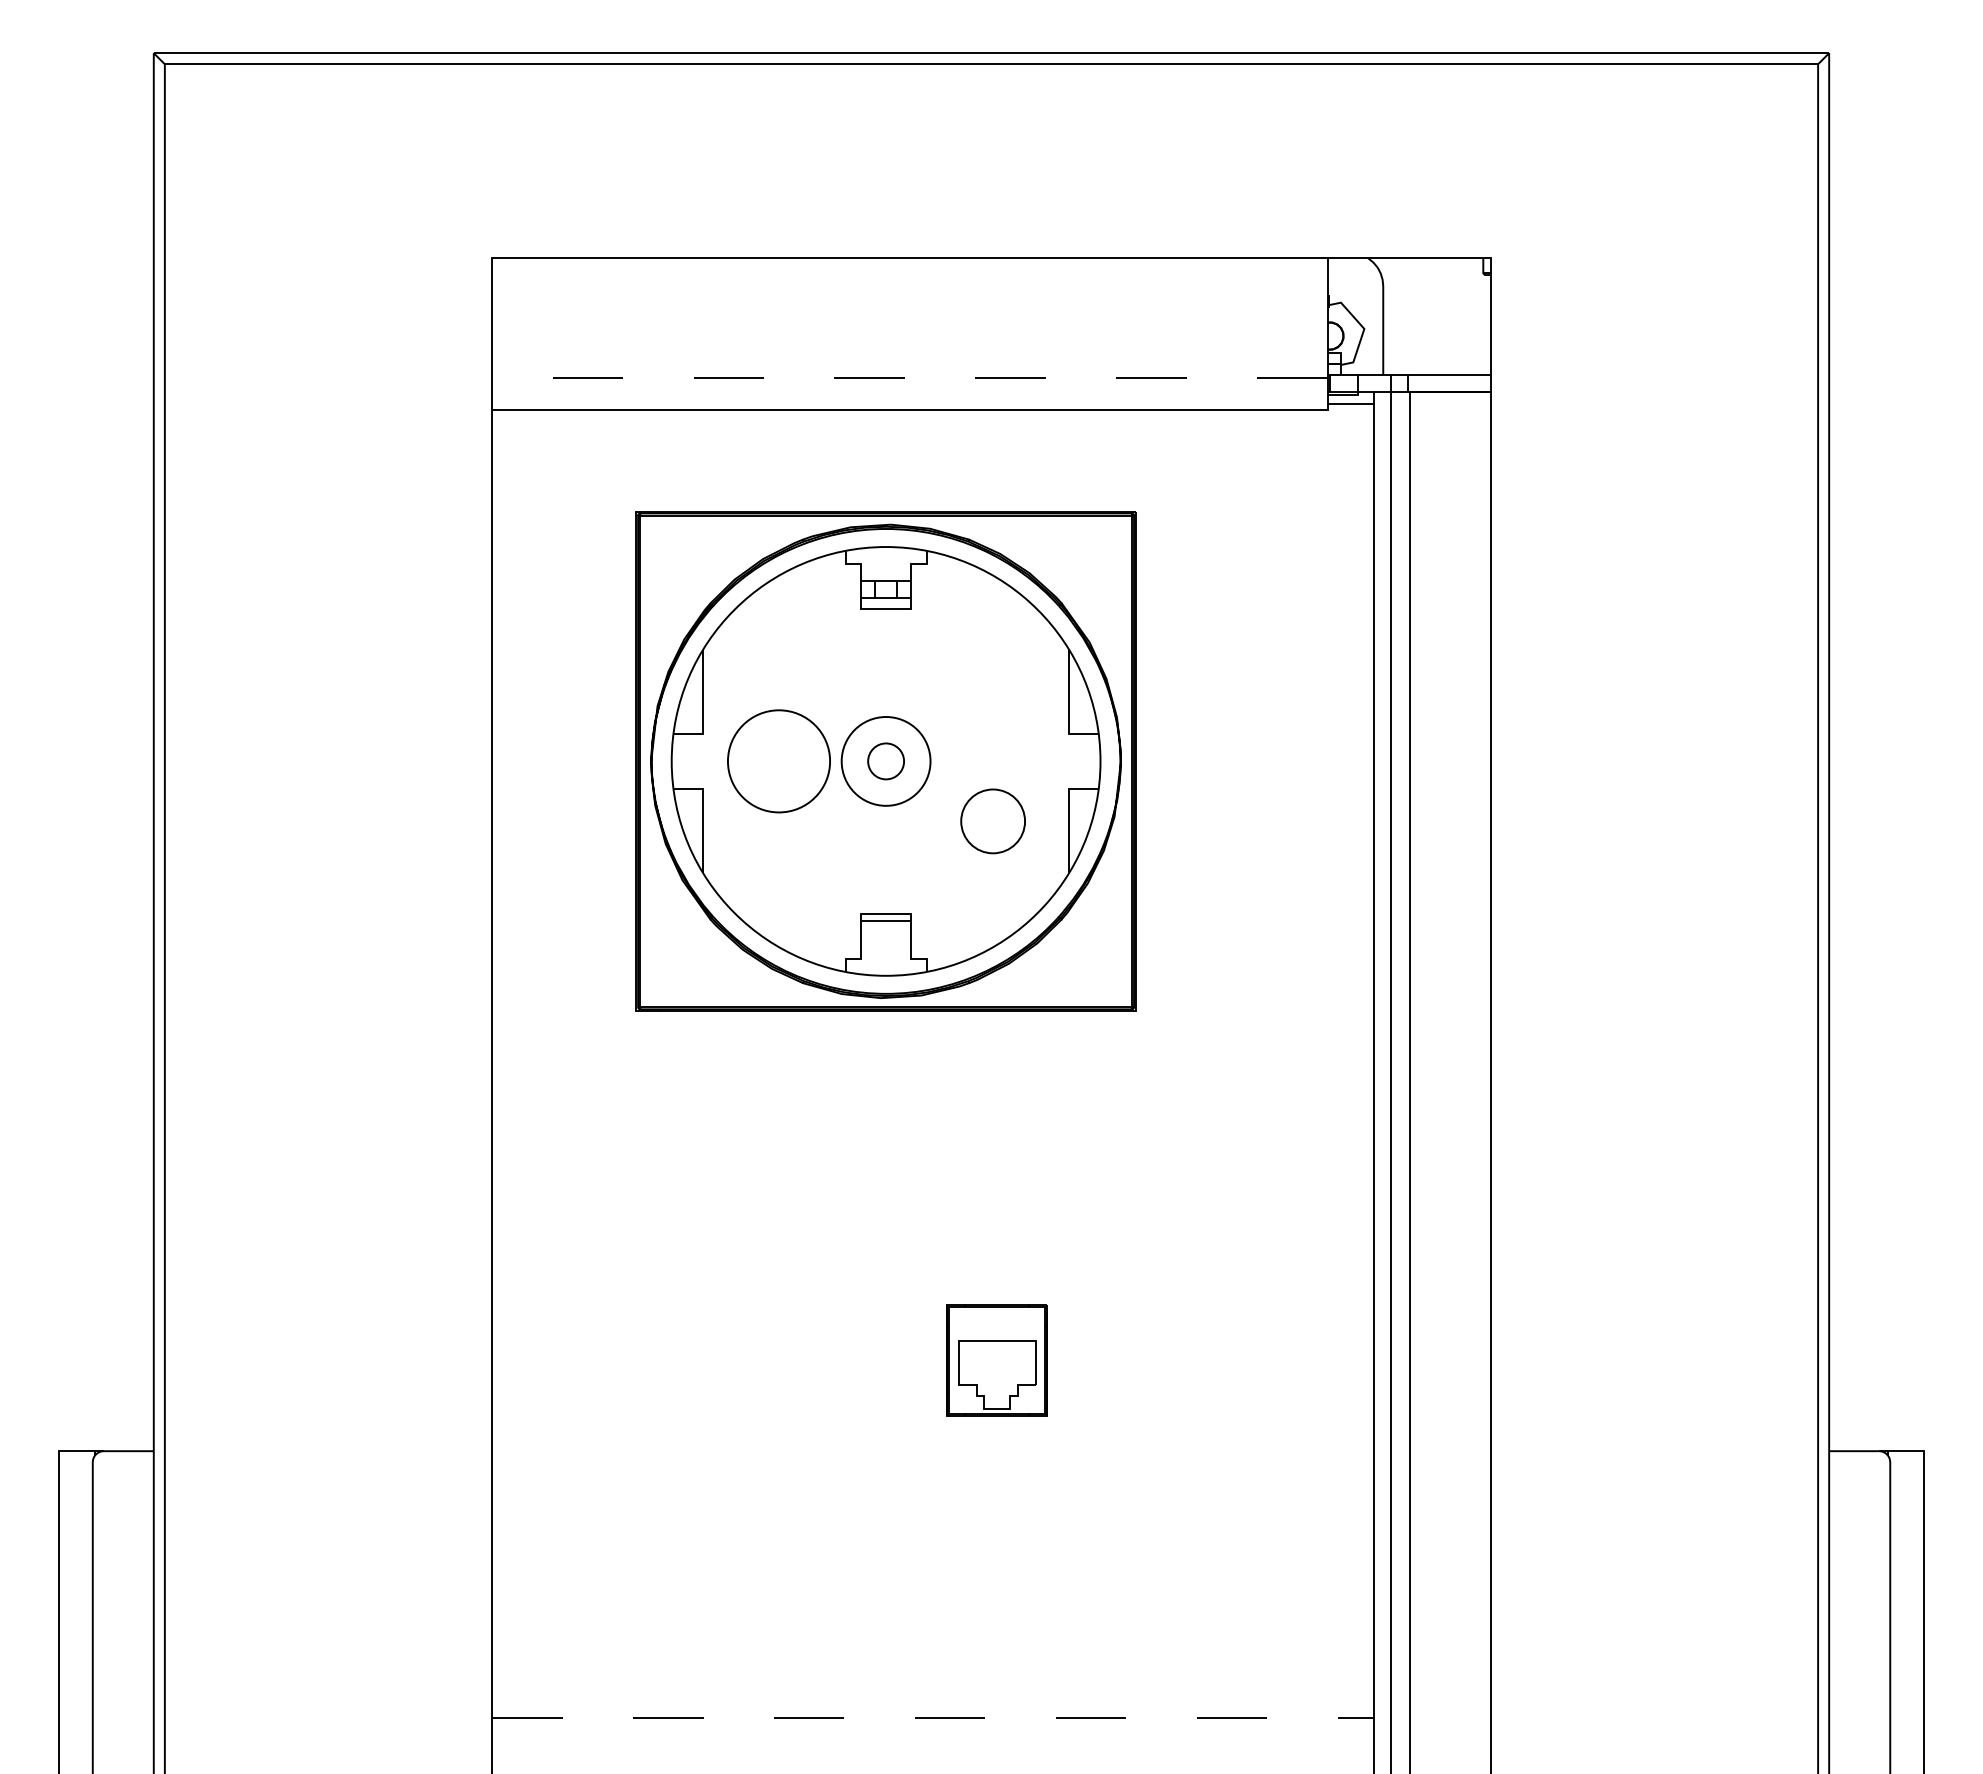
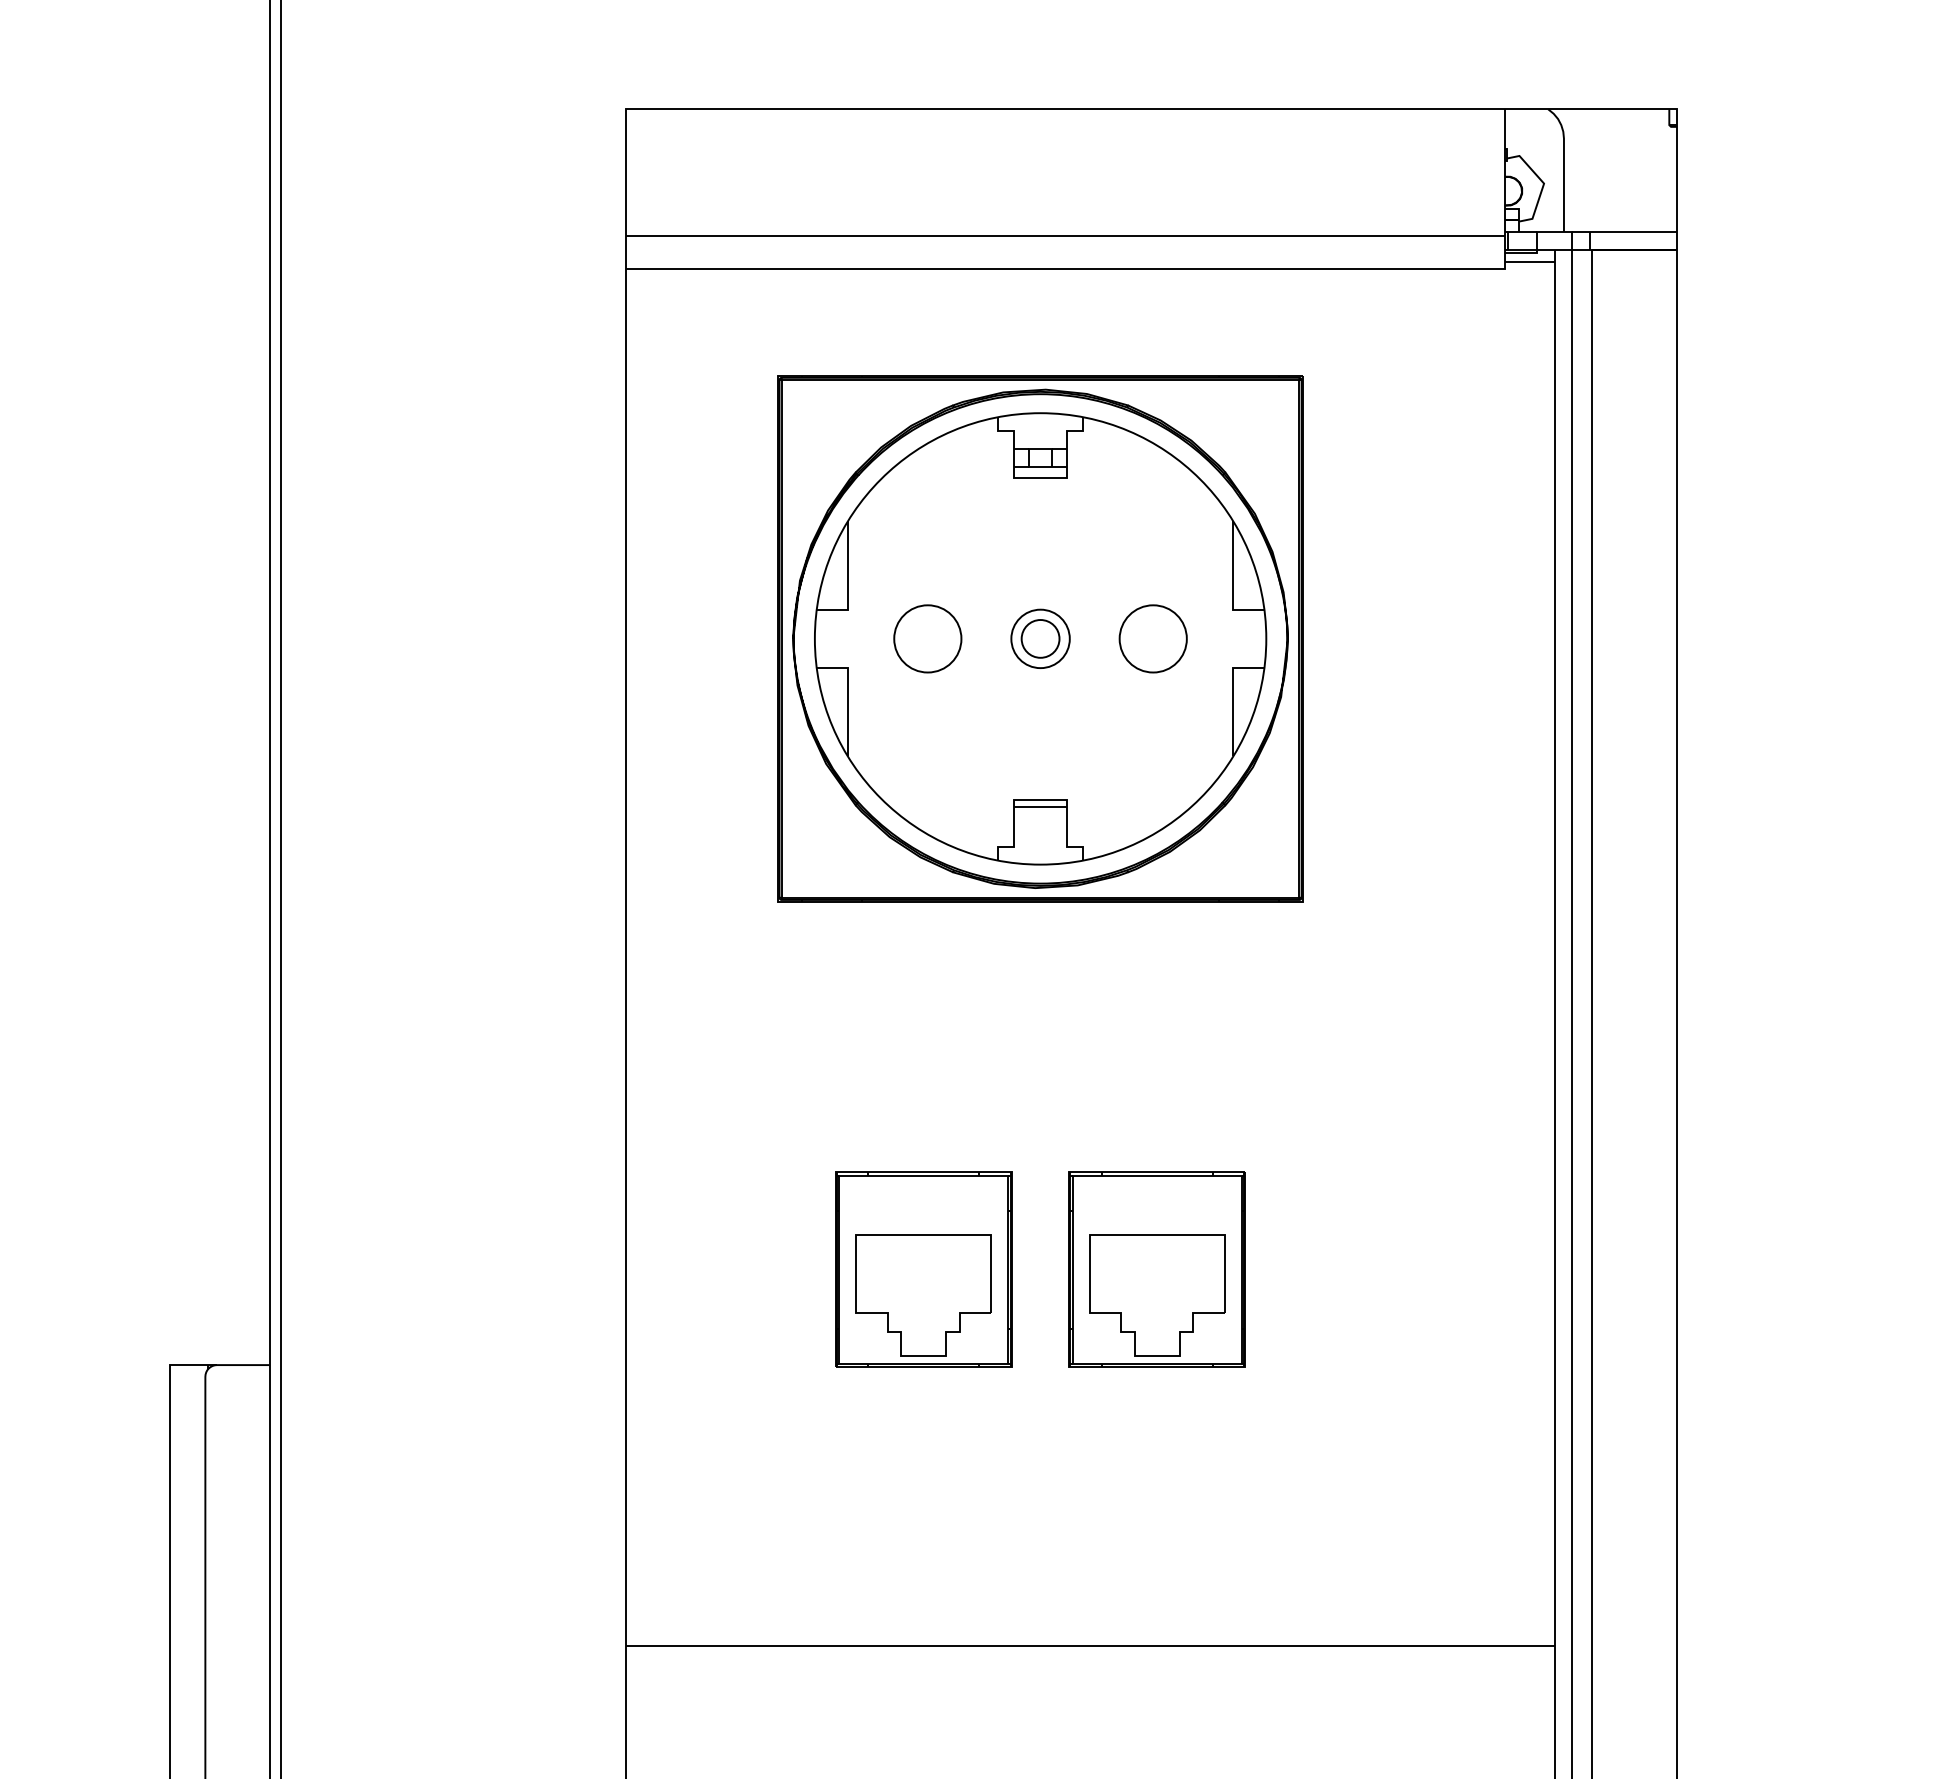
line: (909, 378) -> (1065, 235), dashed -> solid
circle: (778, 761) -> (927, 638), size x0.62
circle: (885, 761) -> (1039, 638), size x0.62
circle: (992, 821) -> (1152, 638), moved
part: (774, 1360) -> (923, 1269), added
part: (996, 1360) -> (1156, 1269), size x1.67
line: (933, 1718) -> (1090, 1646), dashed -> solid

